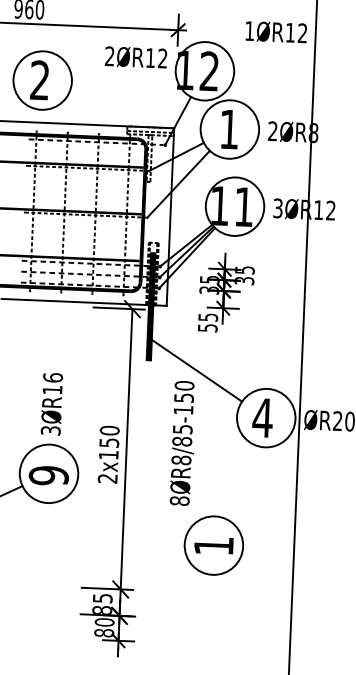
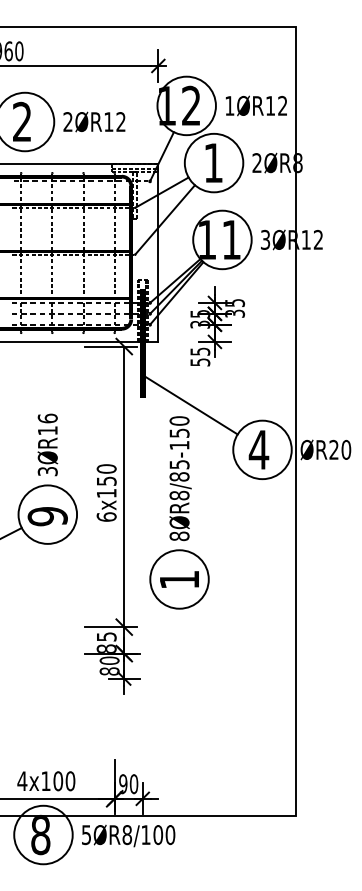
text: (275, 31) -> (255, 105), moved
text: (136, 56) -> (94, 121), moved
text: (107, 478) -> (106, 516), 2x150 -> 6x150
part: (213, 545) -> (179, 579), moved

